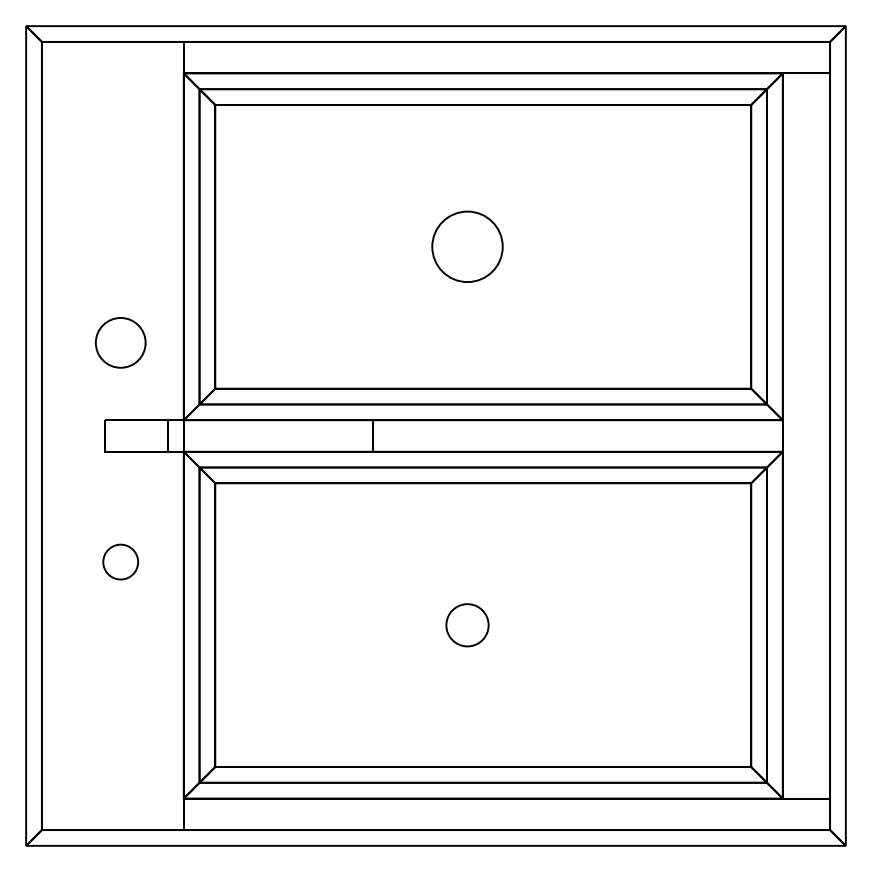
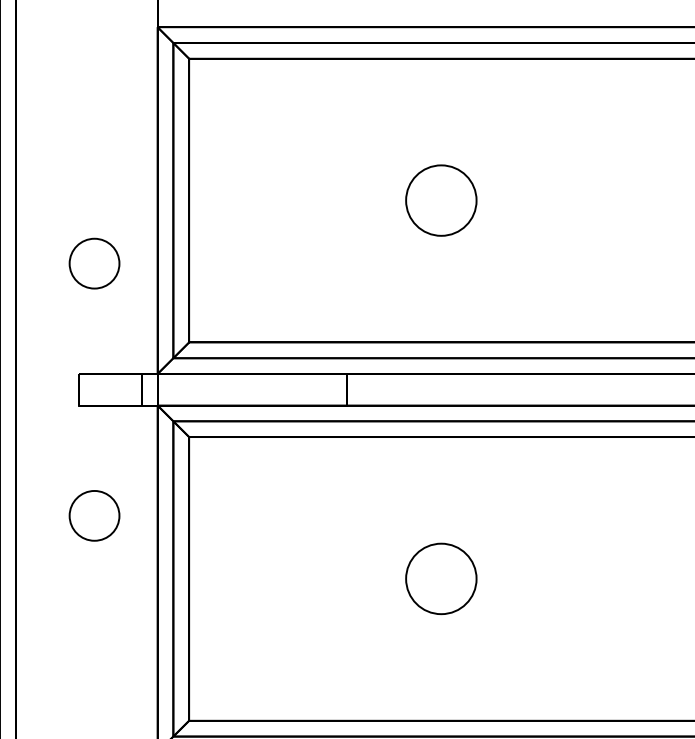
circle: (120, 342) -> (94, 263), moved
circle: (120, 562) -> (94, 516), size x1.43
circle: (467, 625) -> (441, 579), size x1.67

